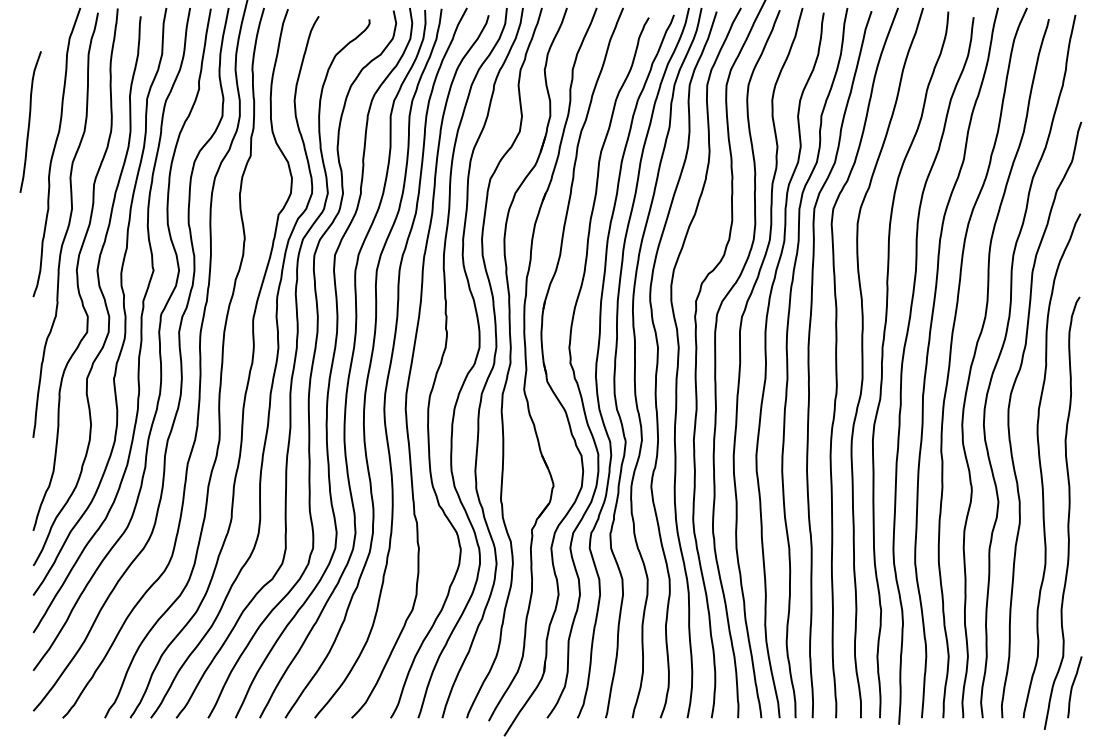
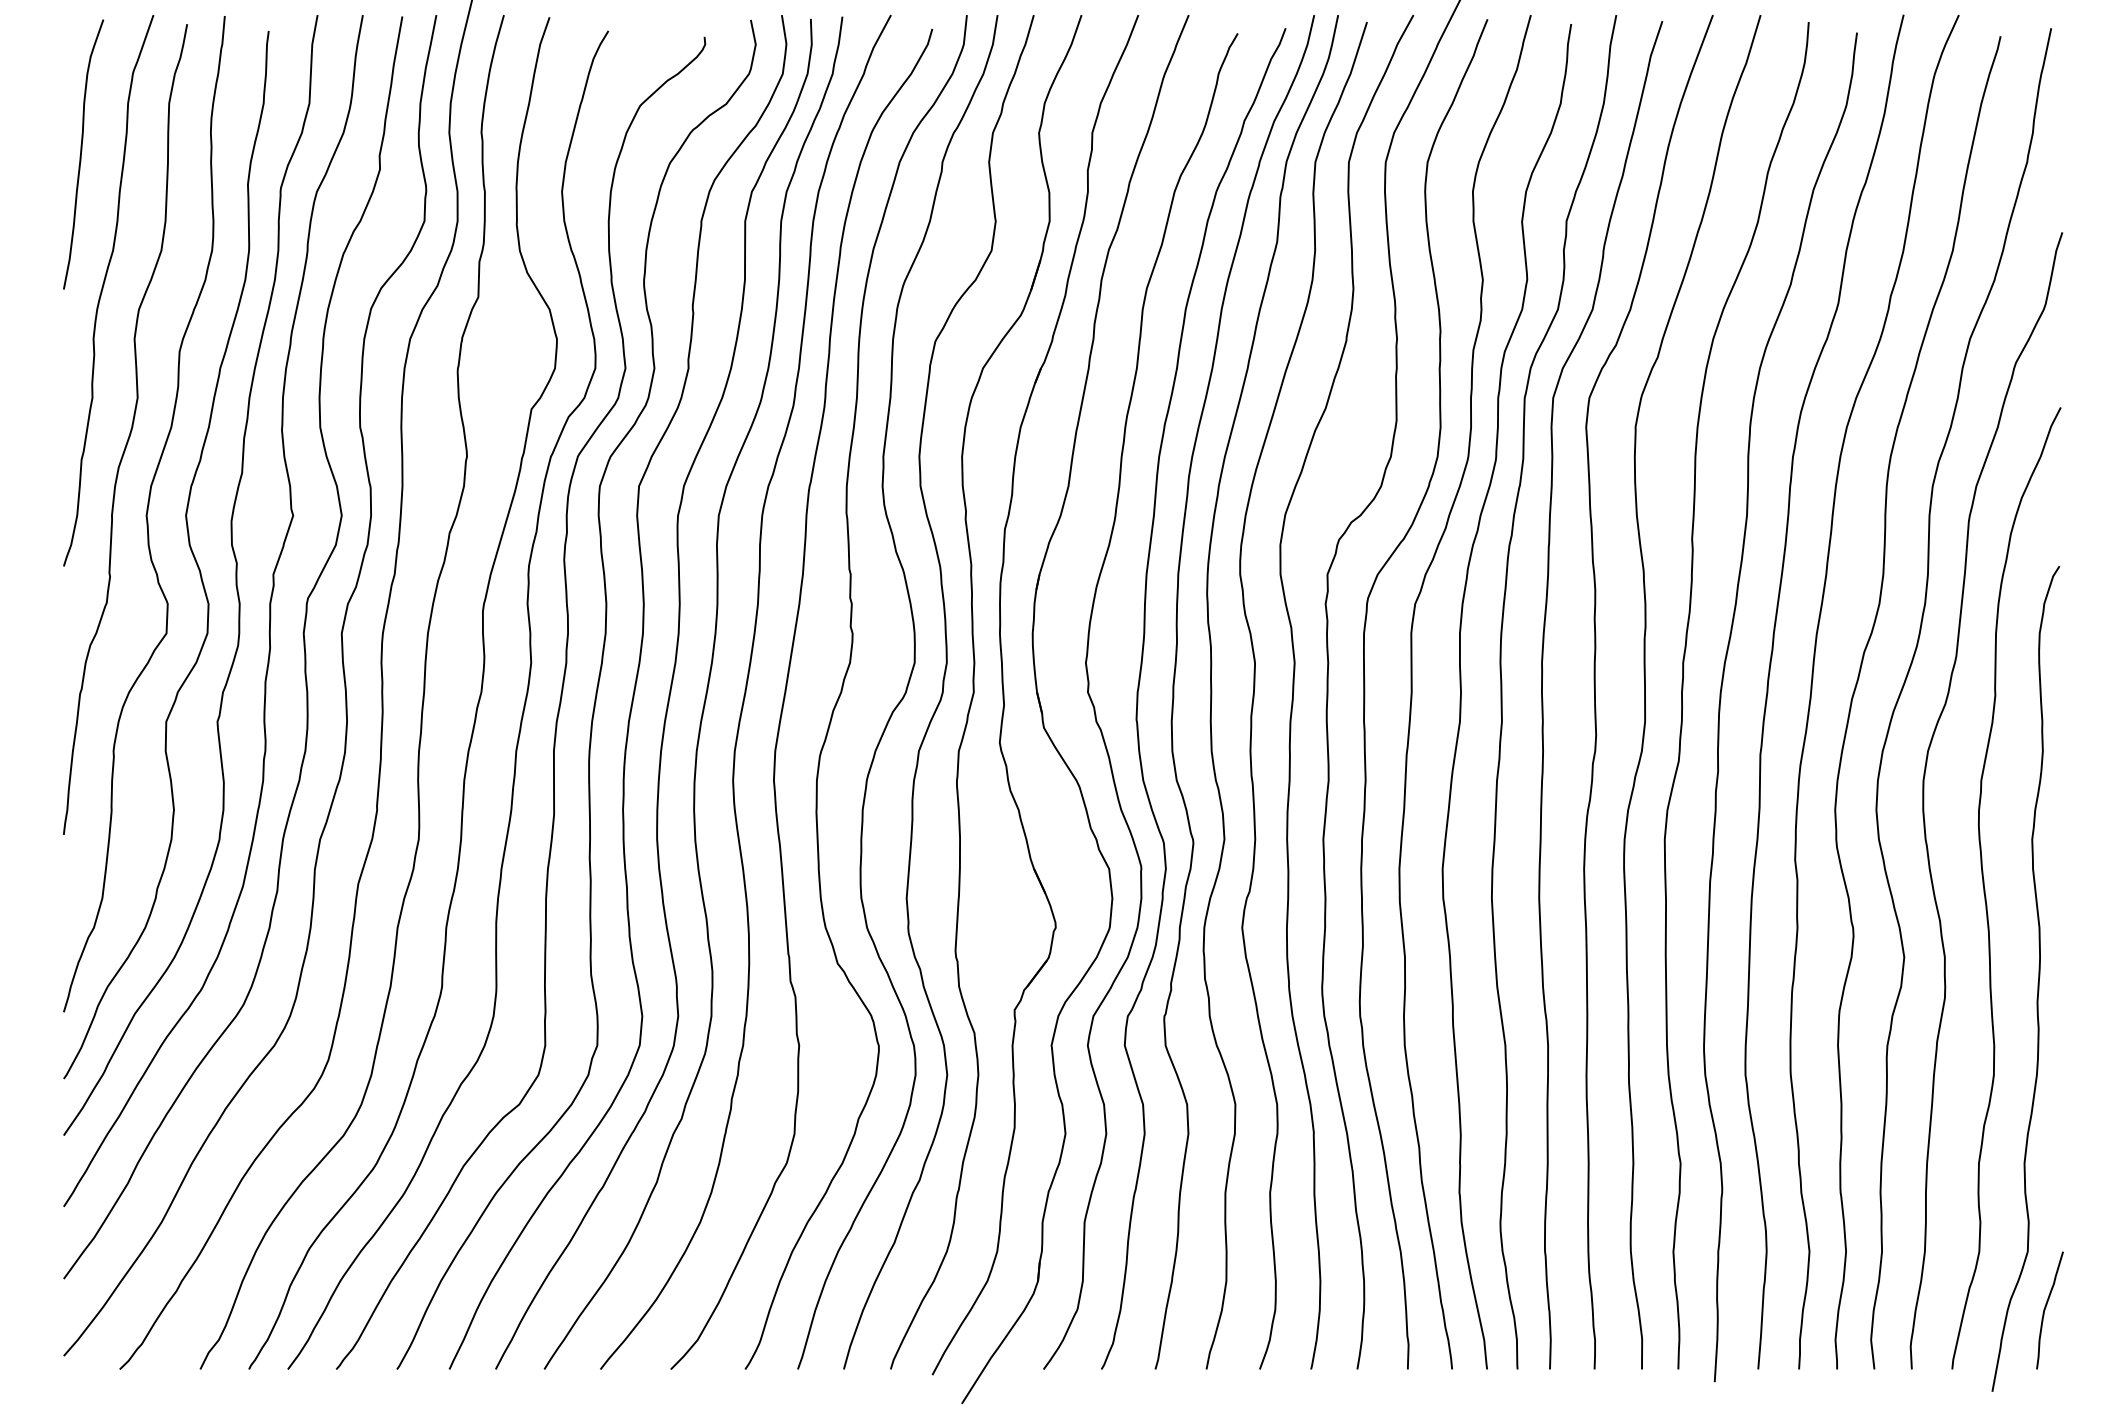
curve: (30, 121) -> (83, 153), moved

